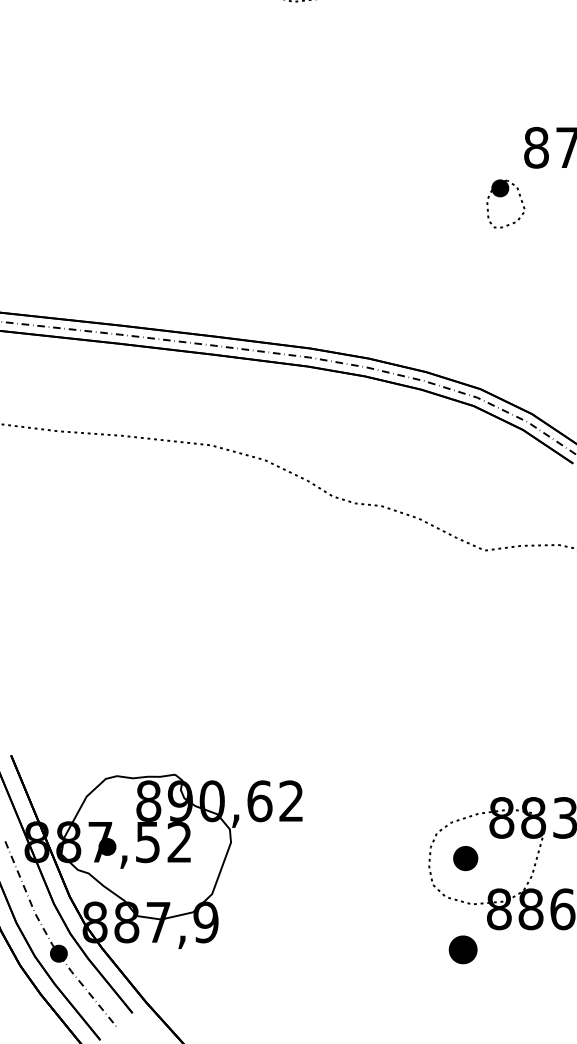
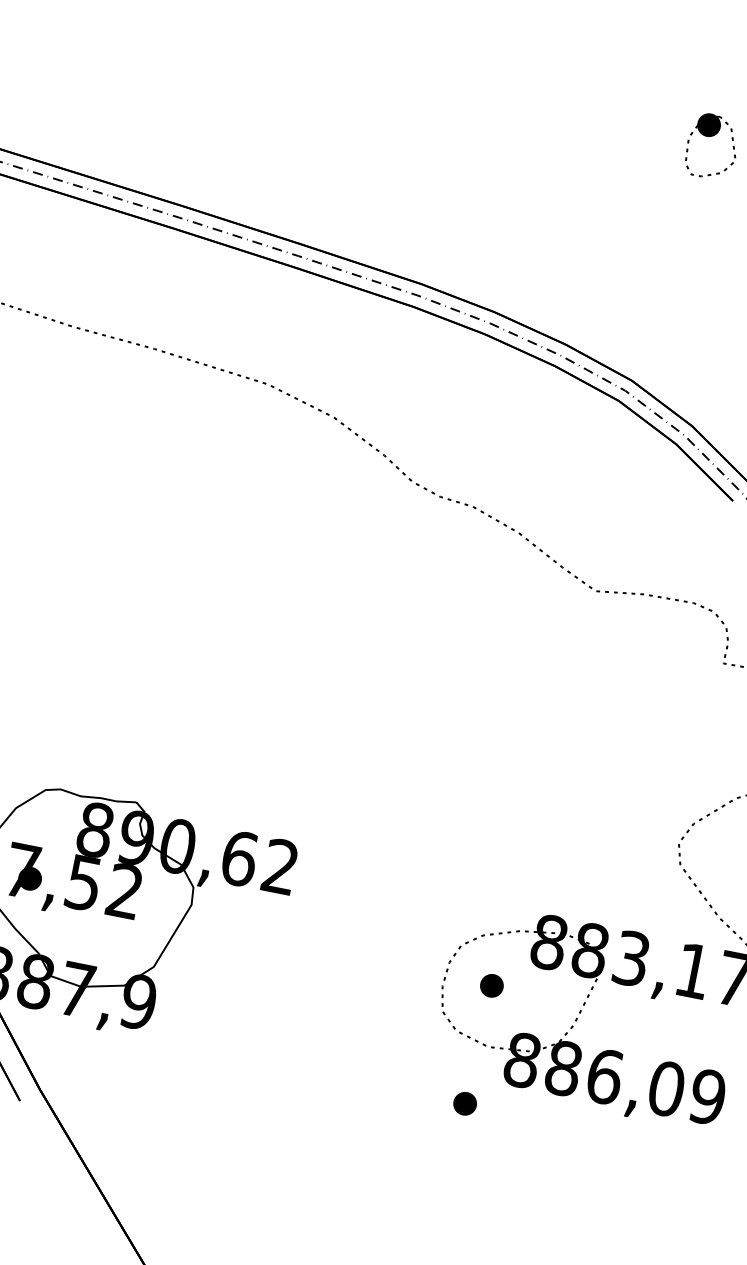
part: (465, 858) -> (491, 985), size x0.71
part: (462, 949) -> (464, 1103), size x0.62

